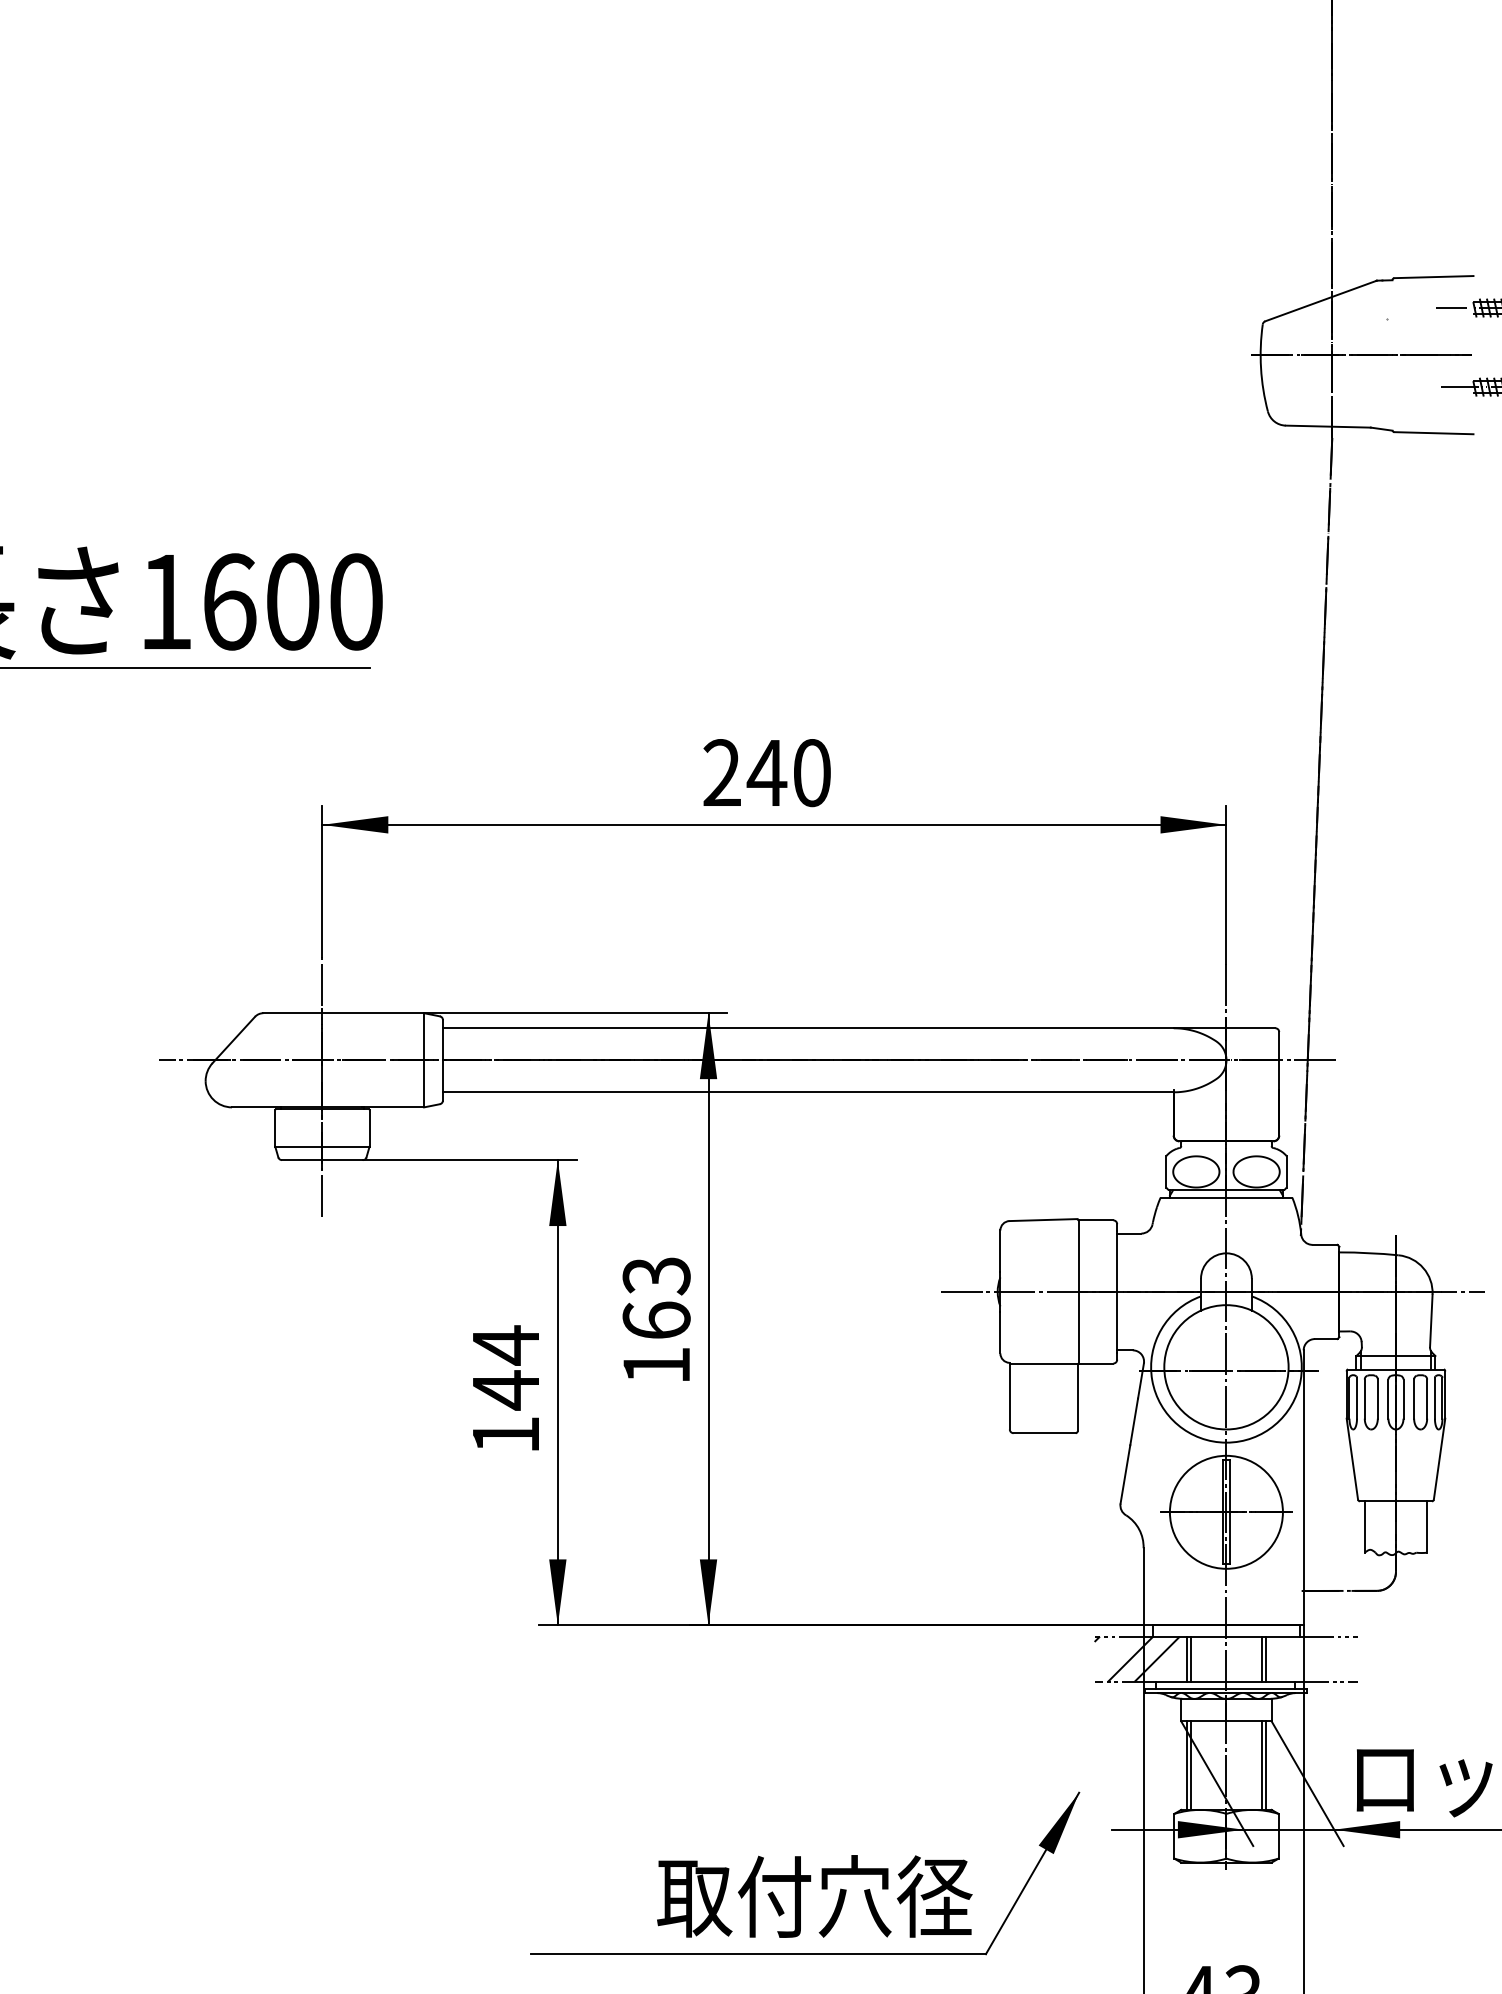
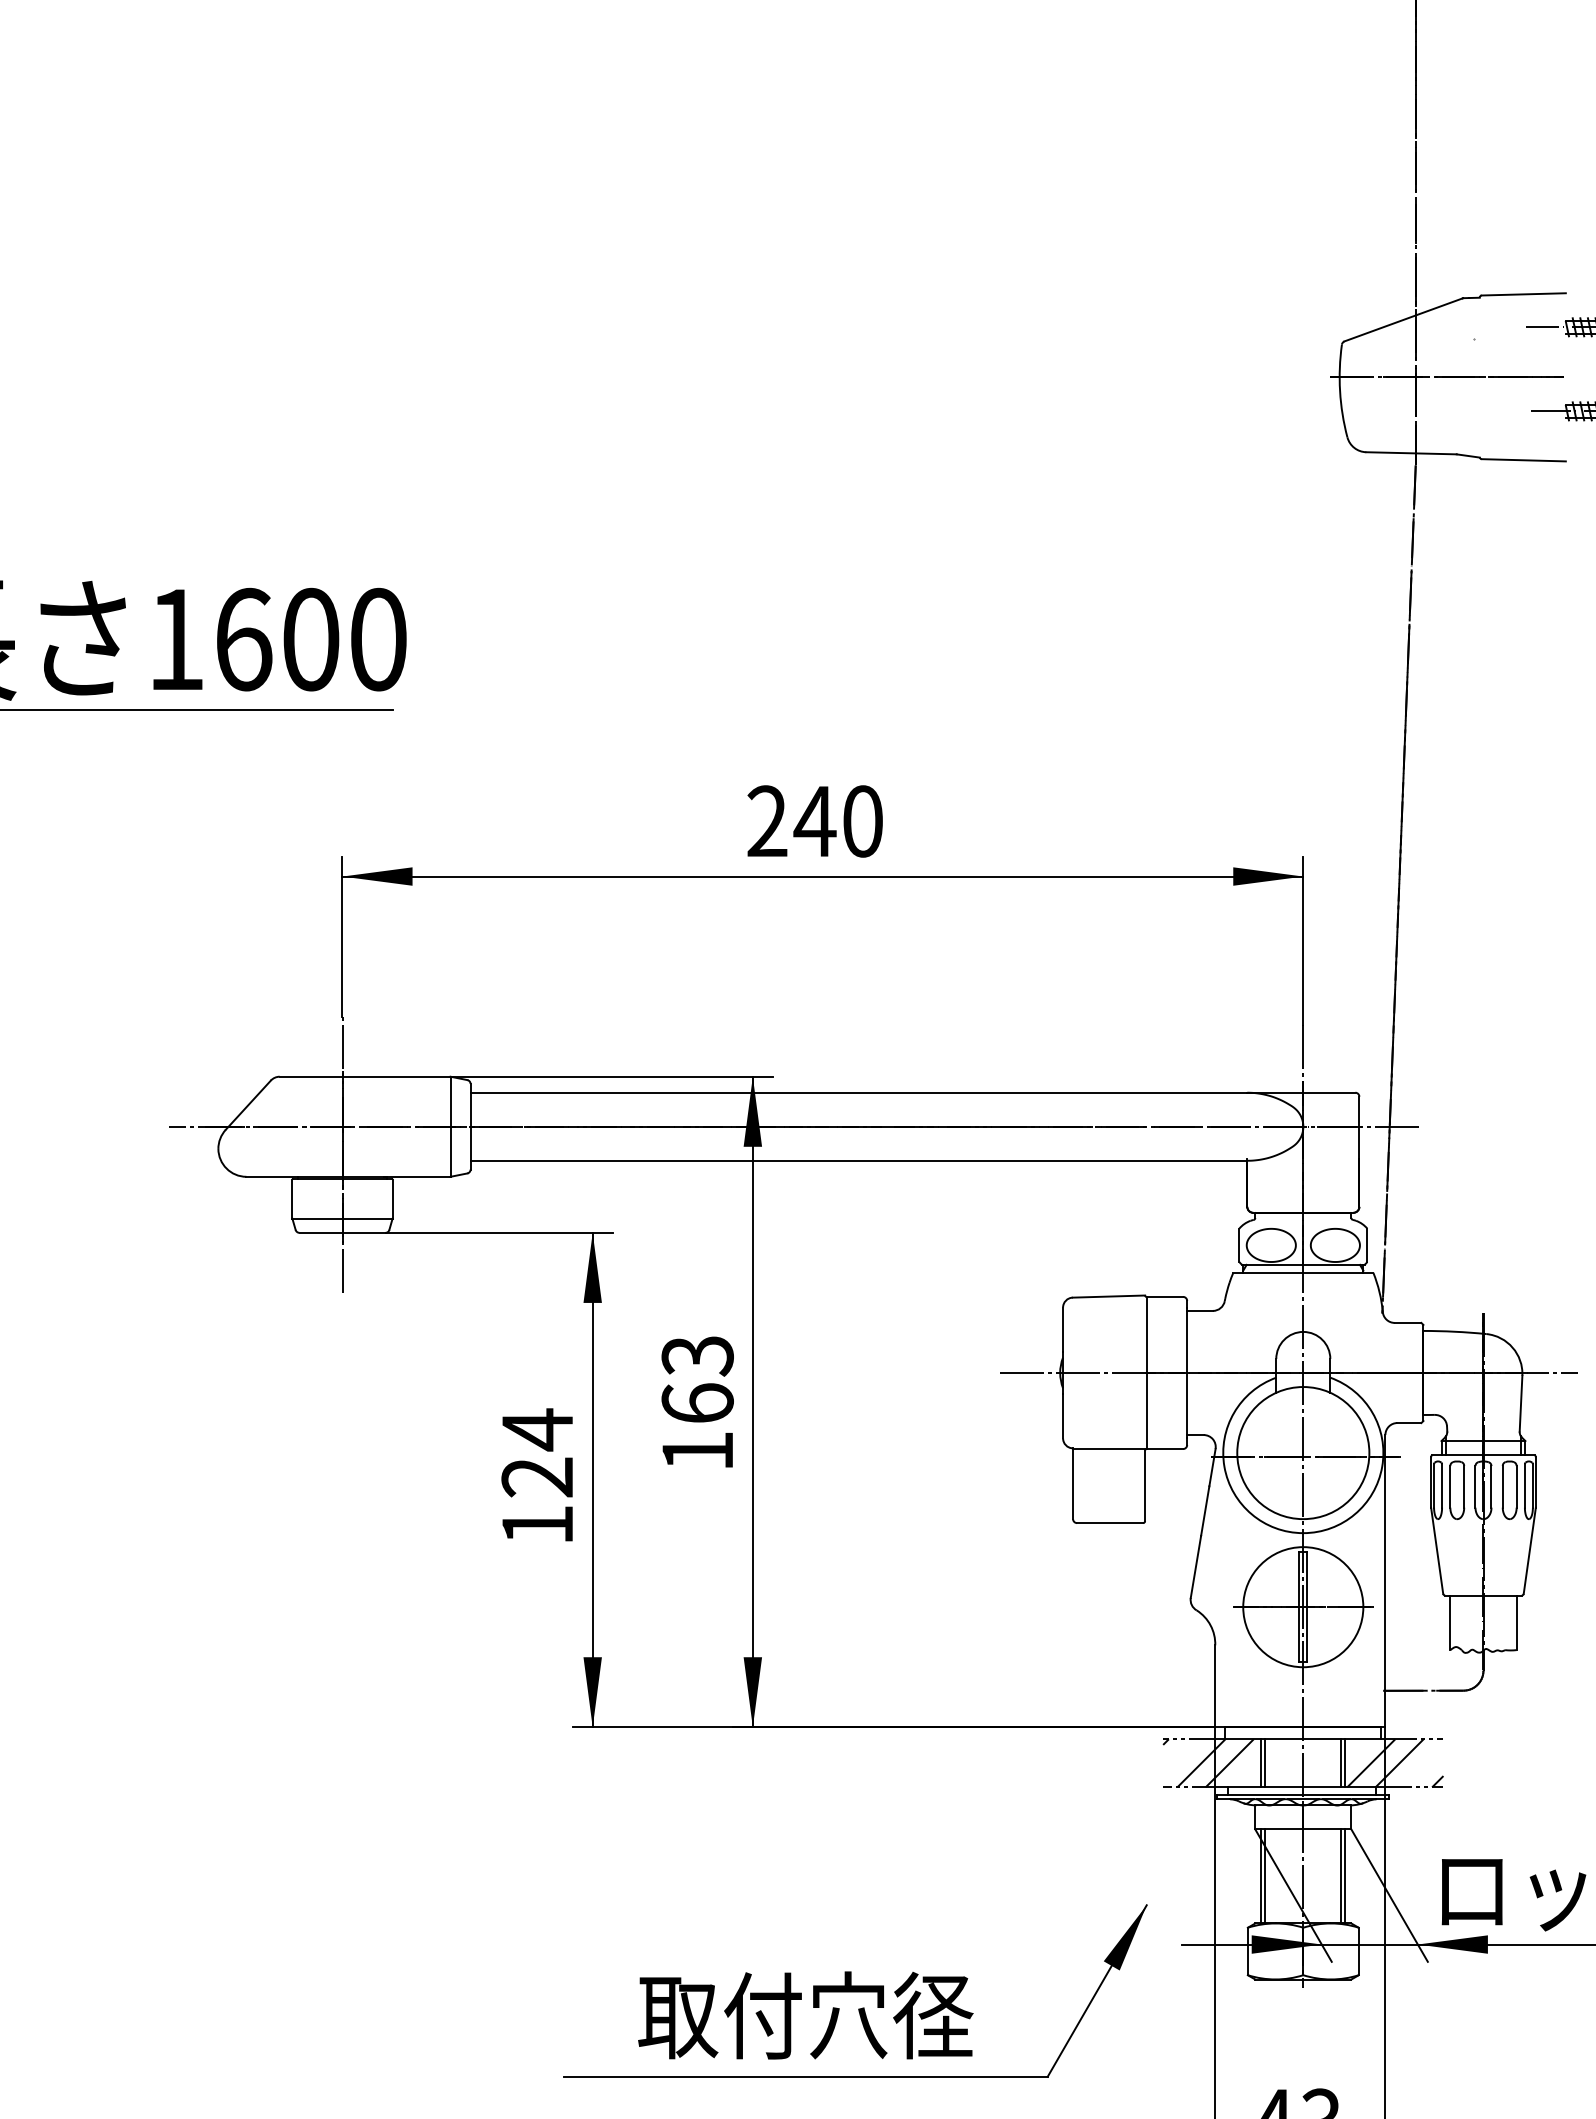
text: (504, 1390) -> (536, 1477), 144 -> 124
hatch: (1313, 1659) -> (1395, 1763), added
text: (814, 1896) -> (805, 2015), moved

